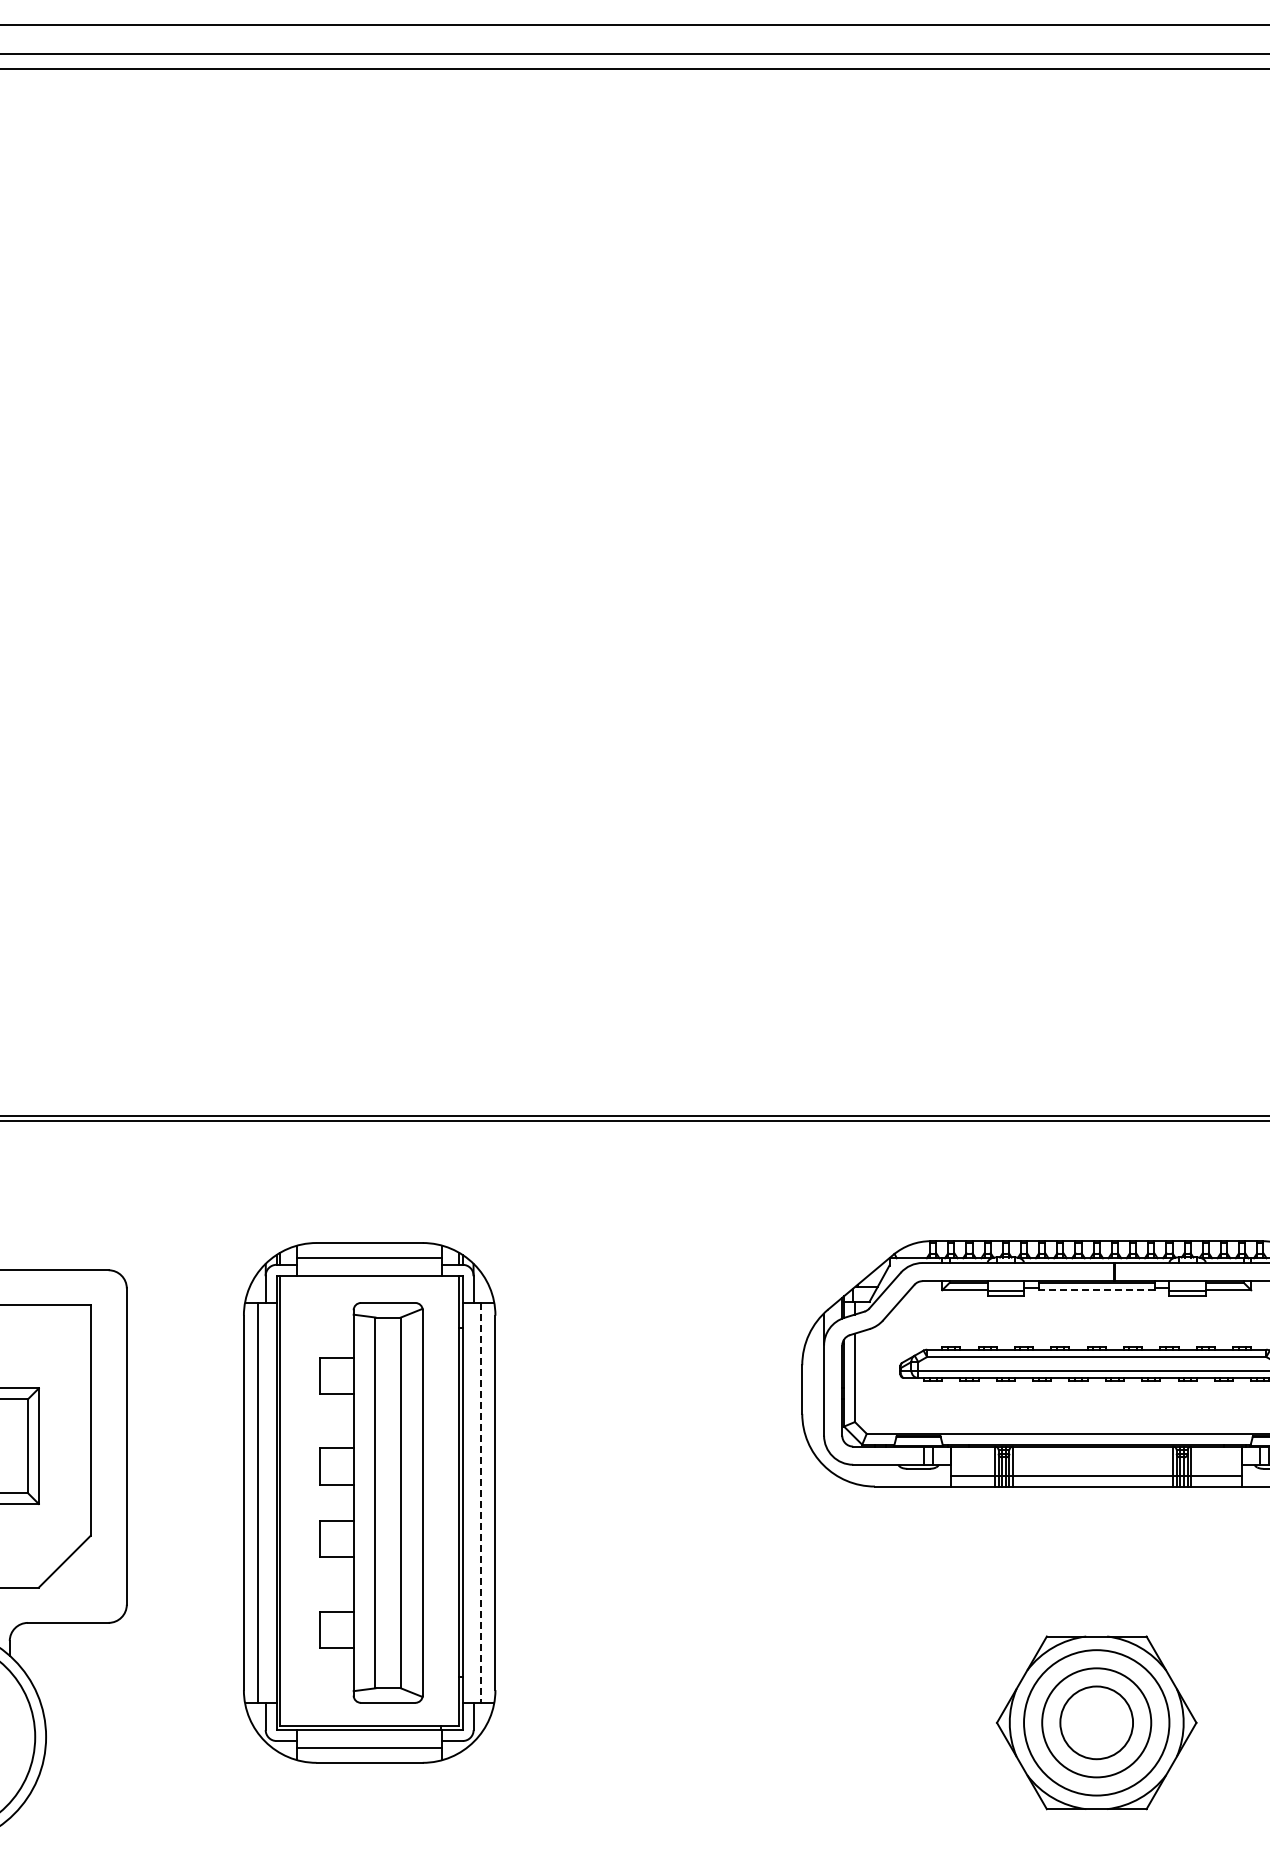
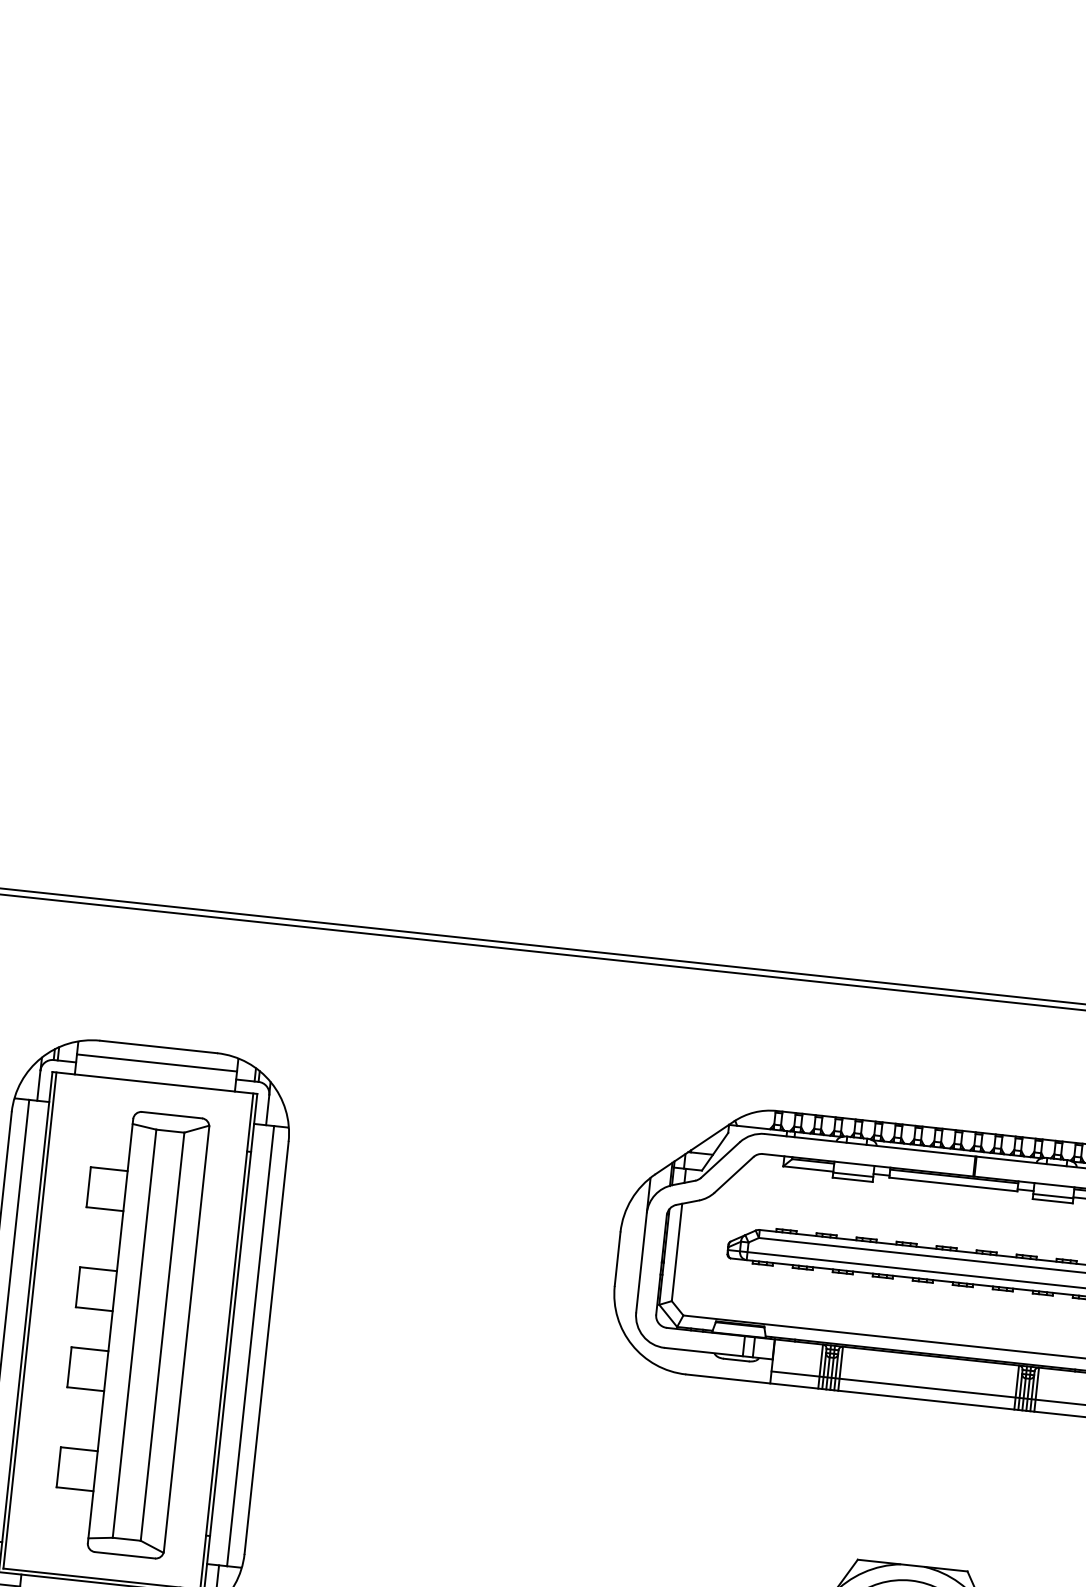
line: (1096, 1290) -> (953, 1184), dashed -> solid
line: (480, 1502) -> (250, 1345), dashed -> solid

